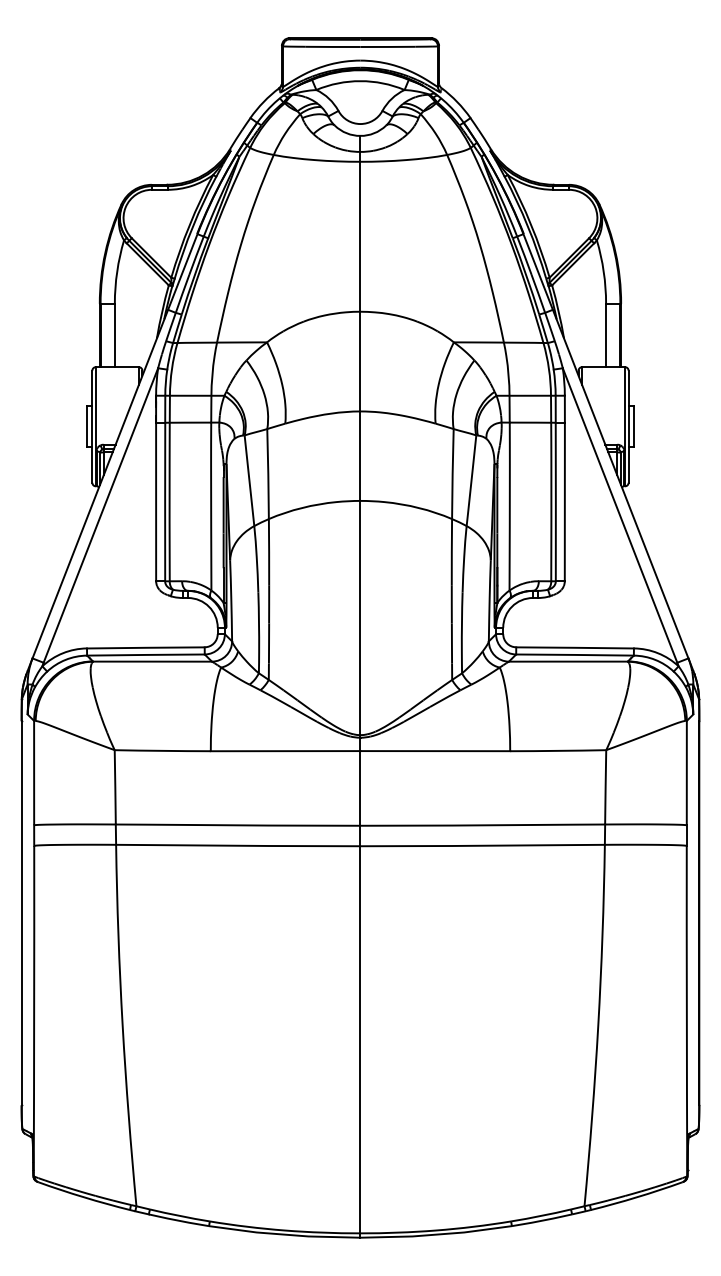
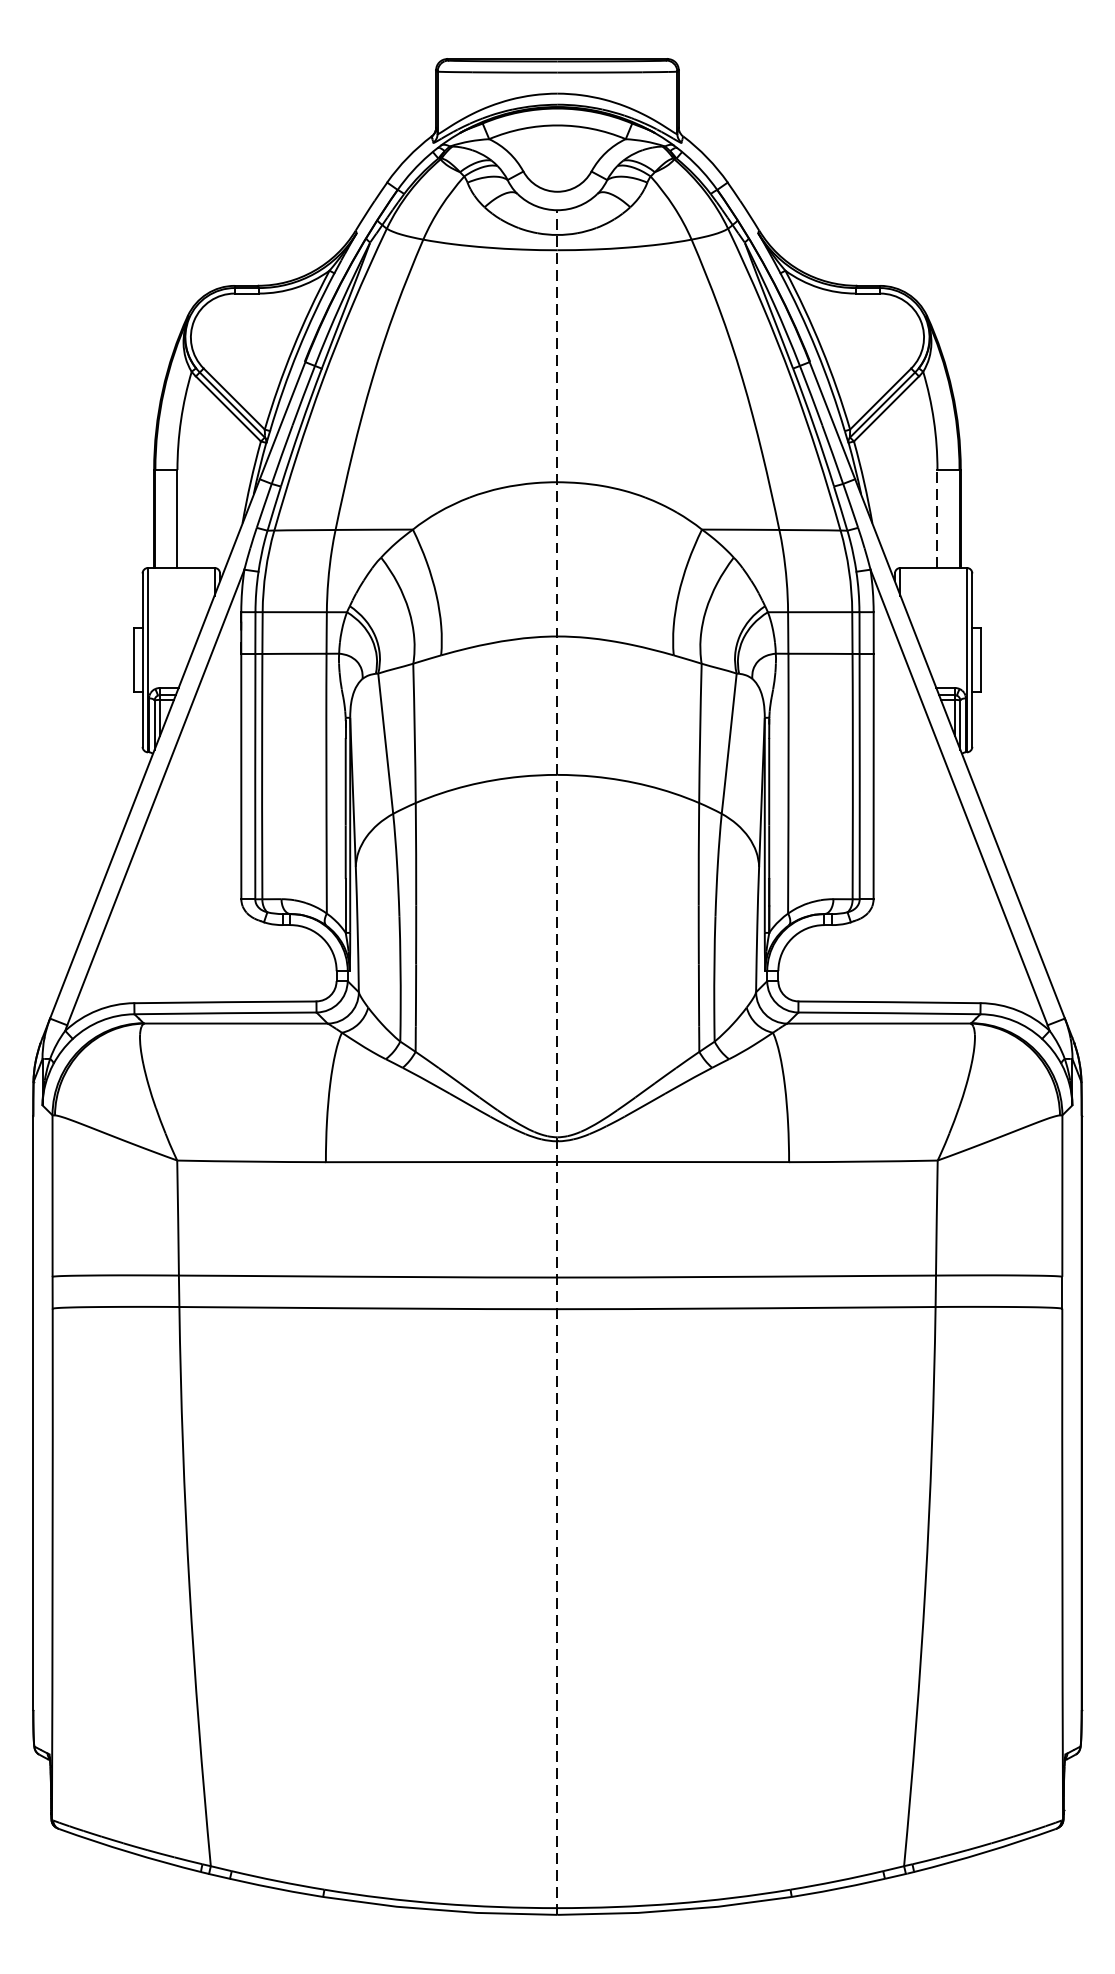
line: (606, 335) -> (938, 518), solid -> dashed
line: (360, 686) -> (557, 1062), solid -> dashed

